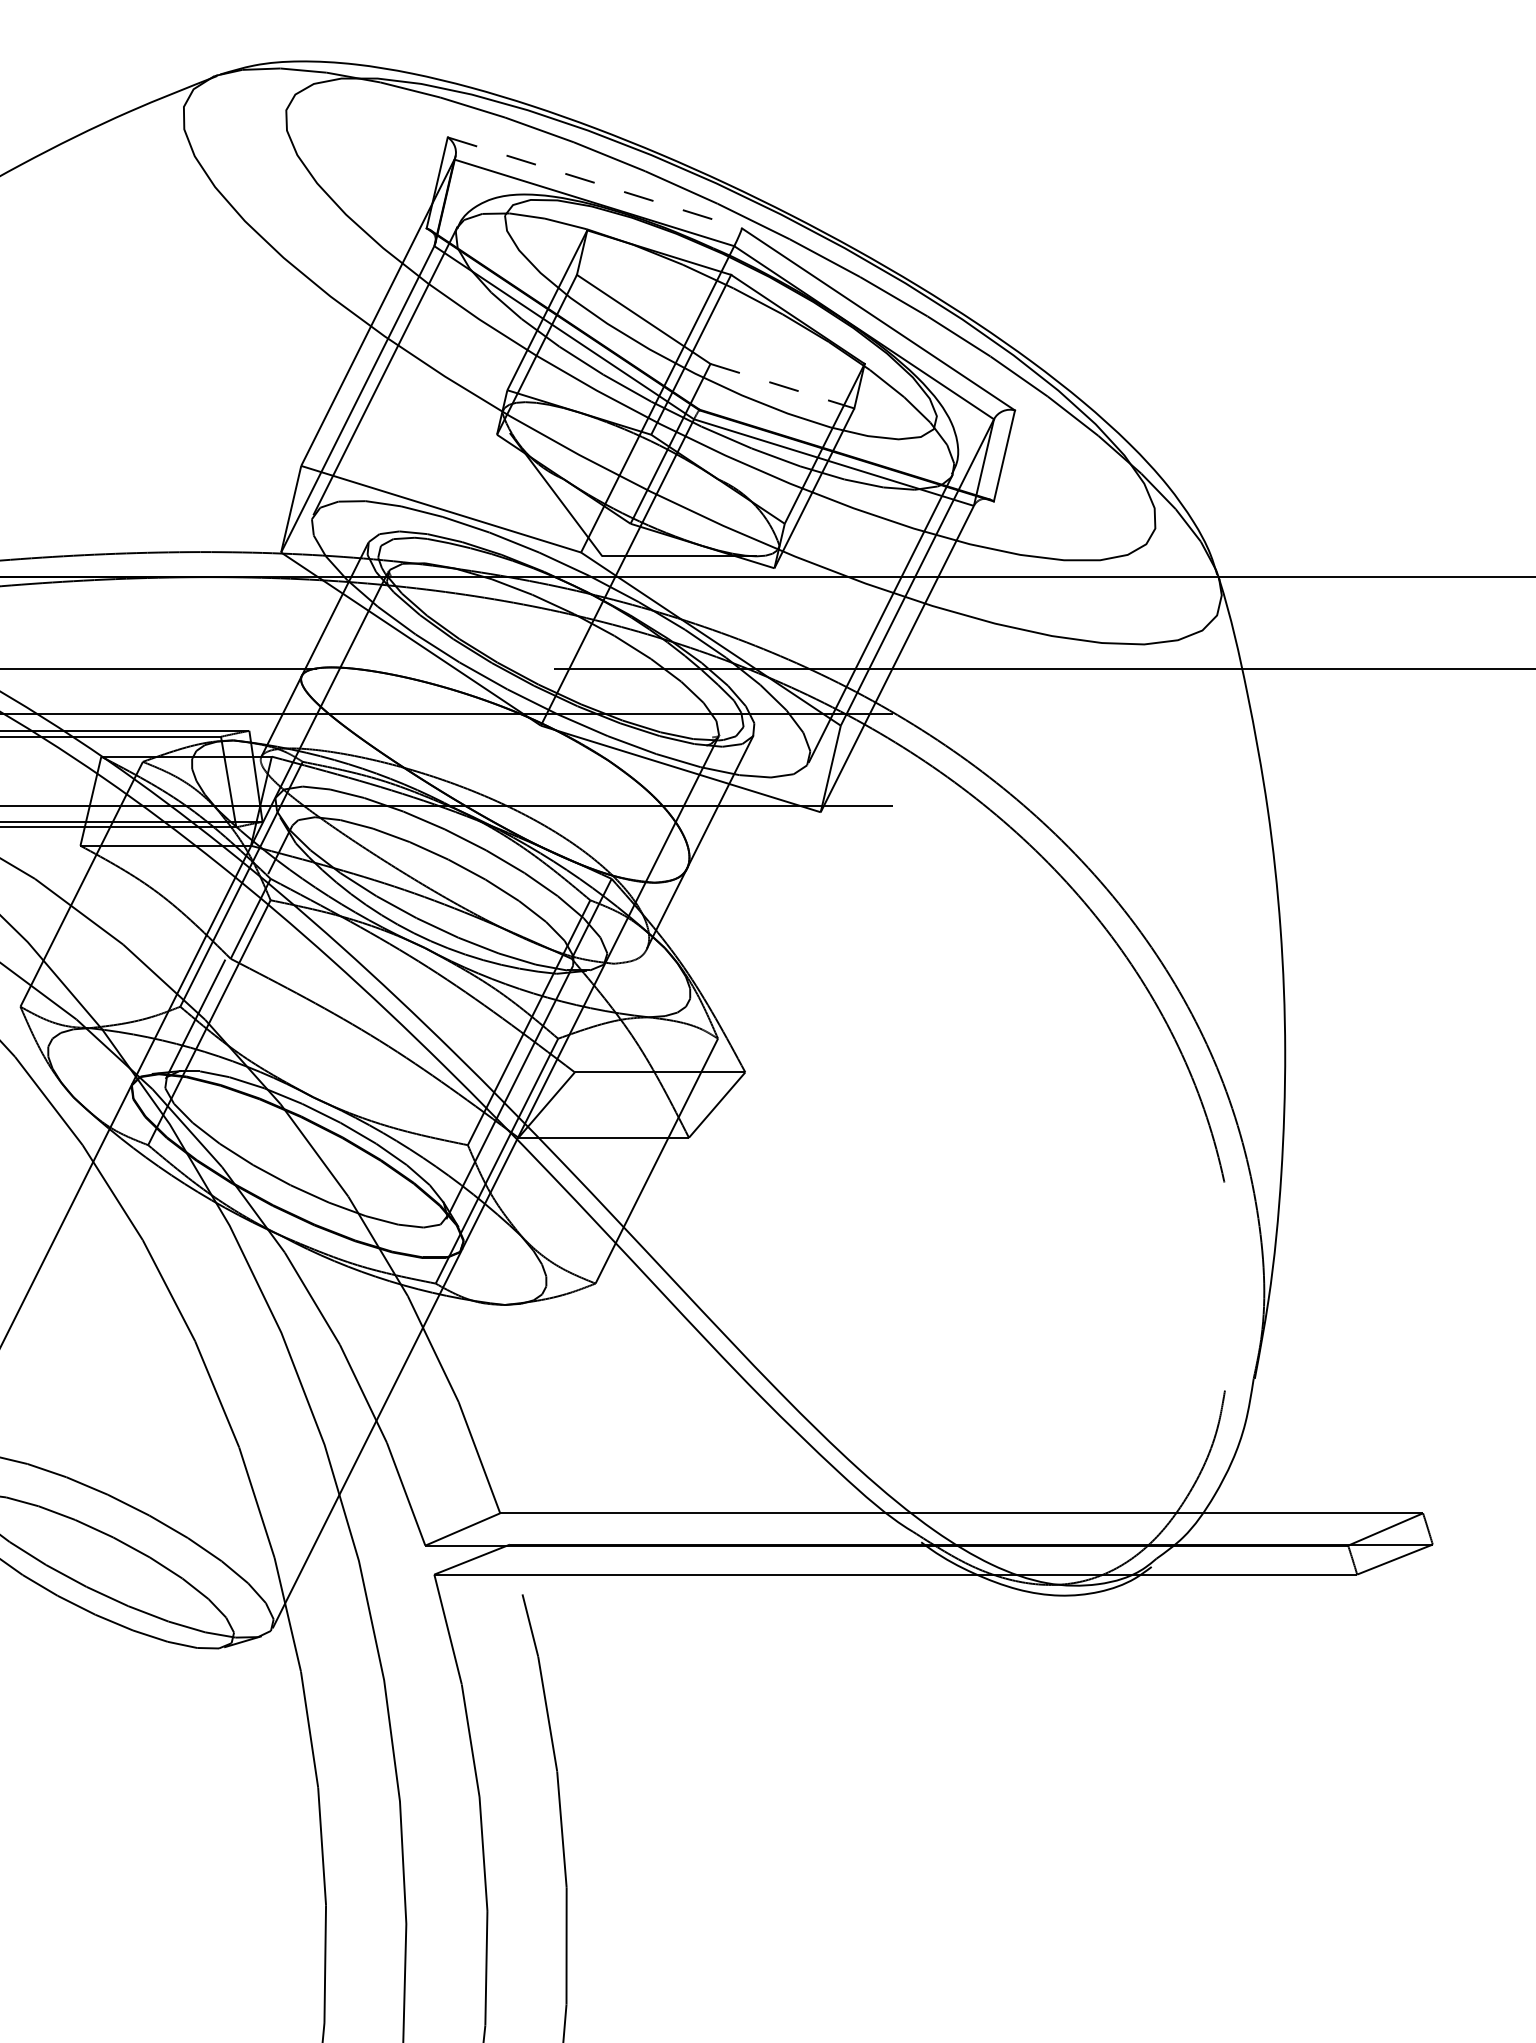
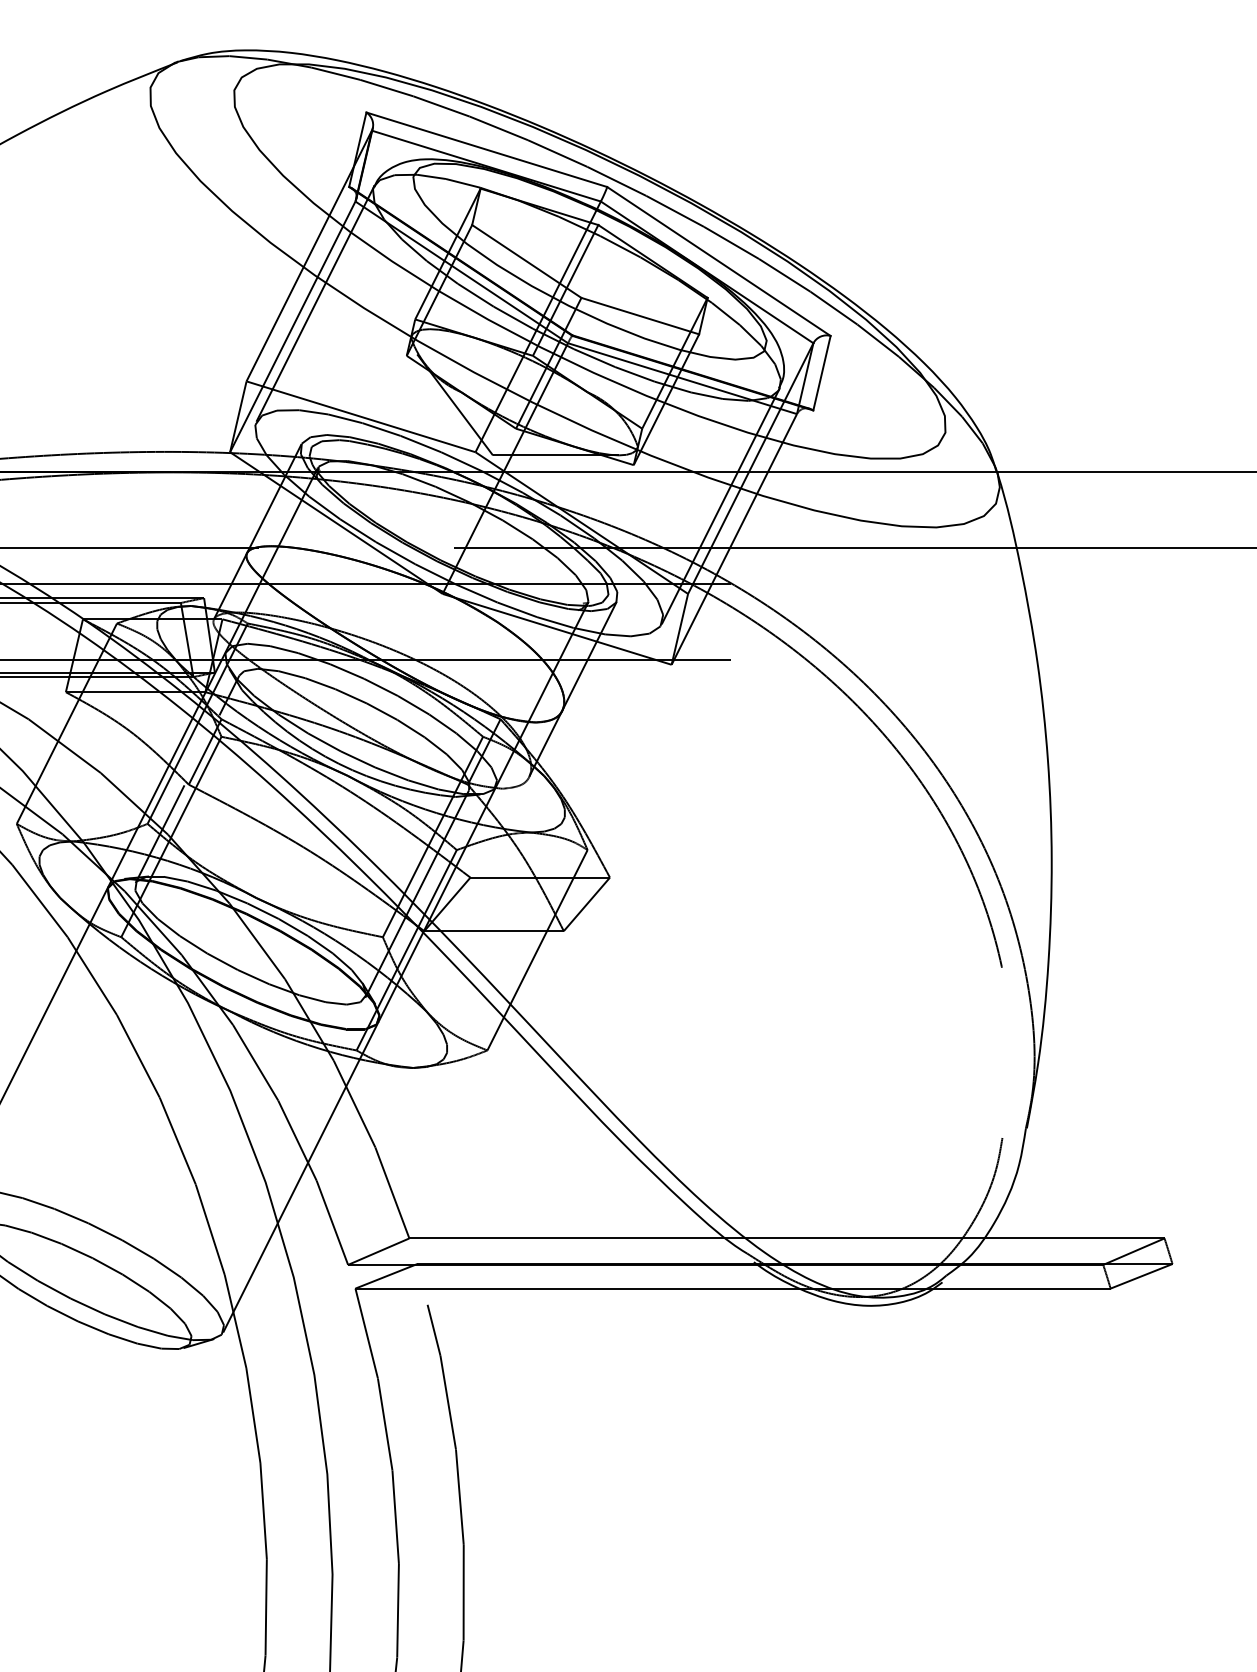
line: (594, 182) -> (486, 149), dashed -> solid
line: (782, 386) -> (640, 316), dashed -> solid

